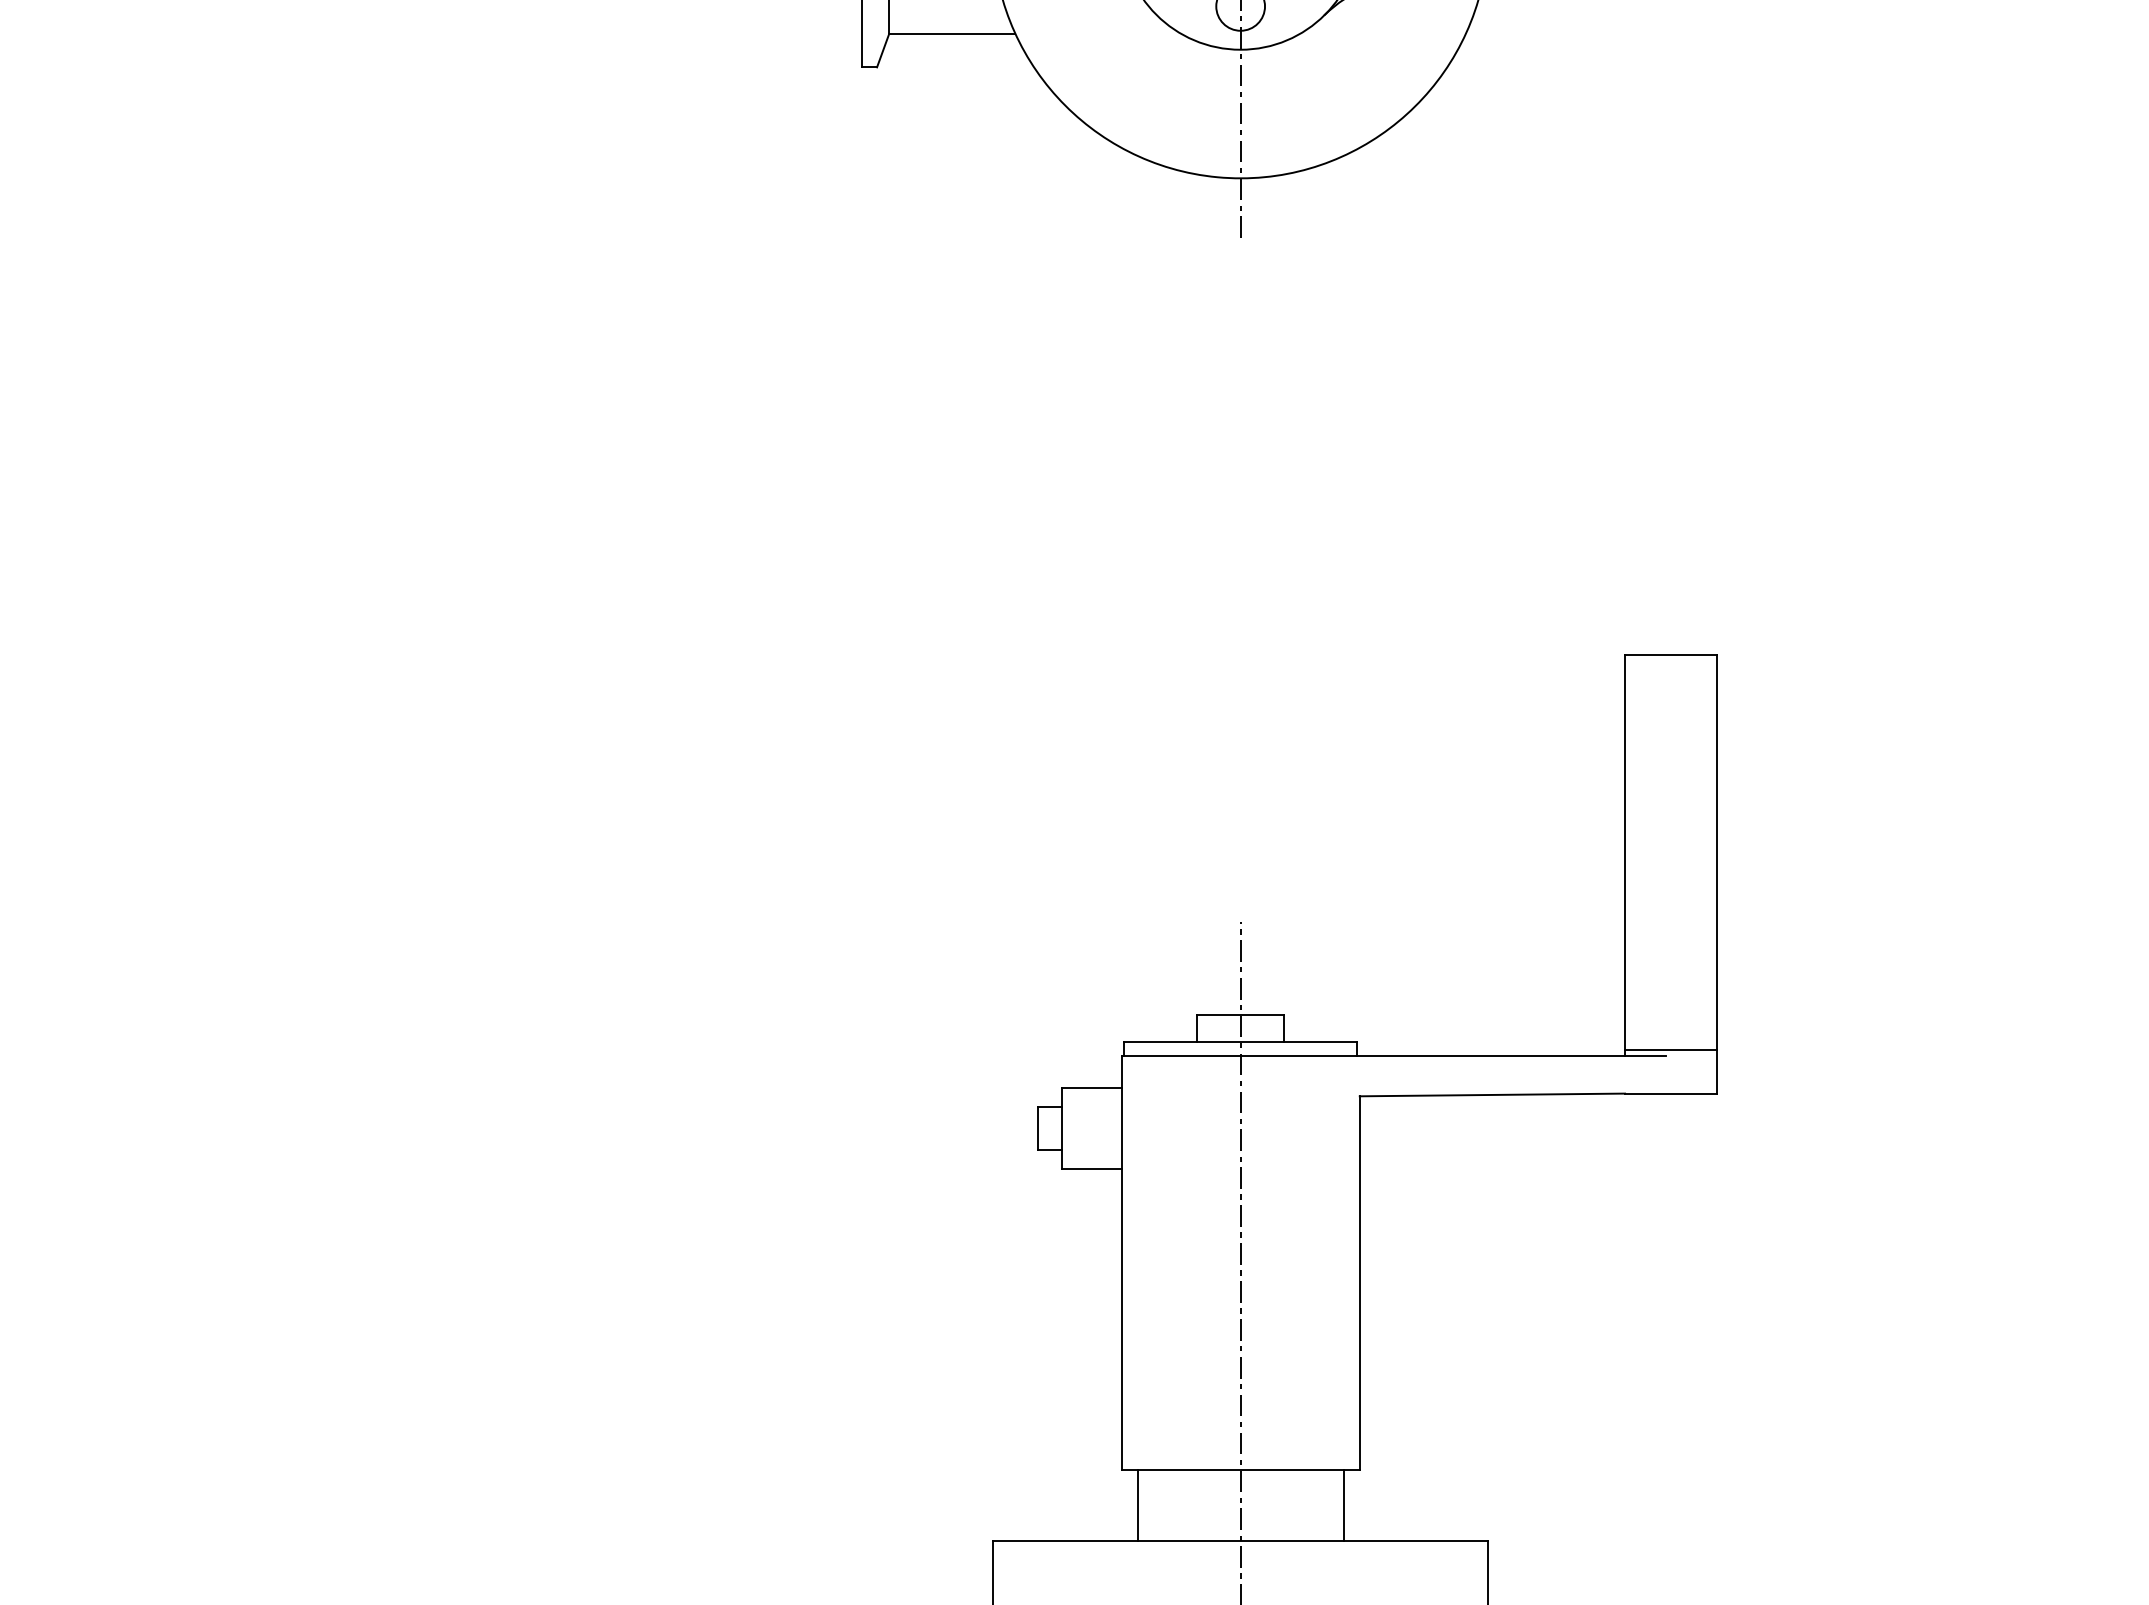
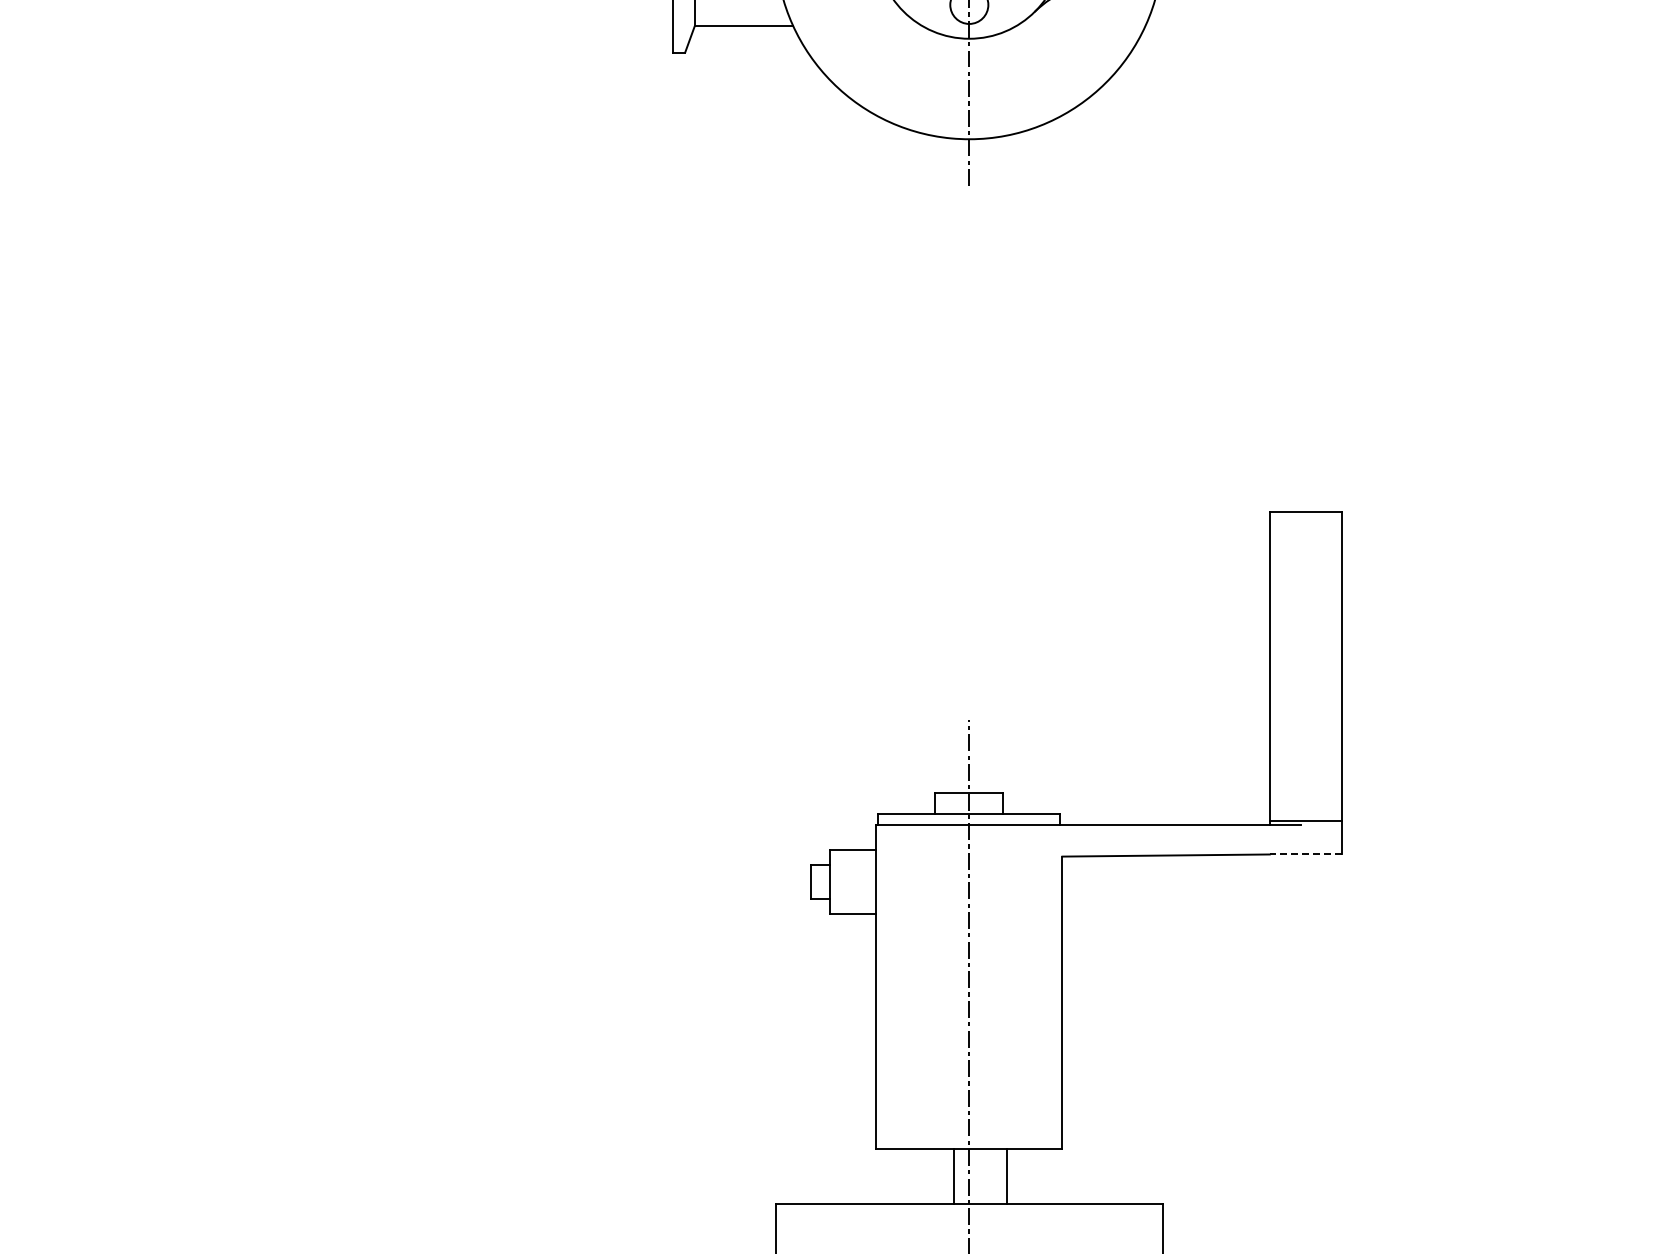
line: (1670, 1093) -> (1305, 854), solid -> dashed
line: (1137, 1505) -> (953, 1176), moved
line: (1343, 1505) -> (1006, 1176), moved

